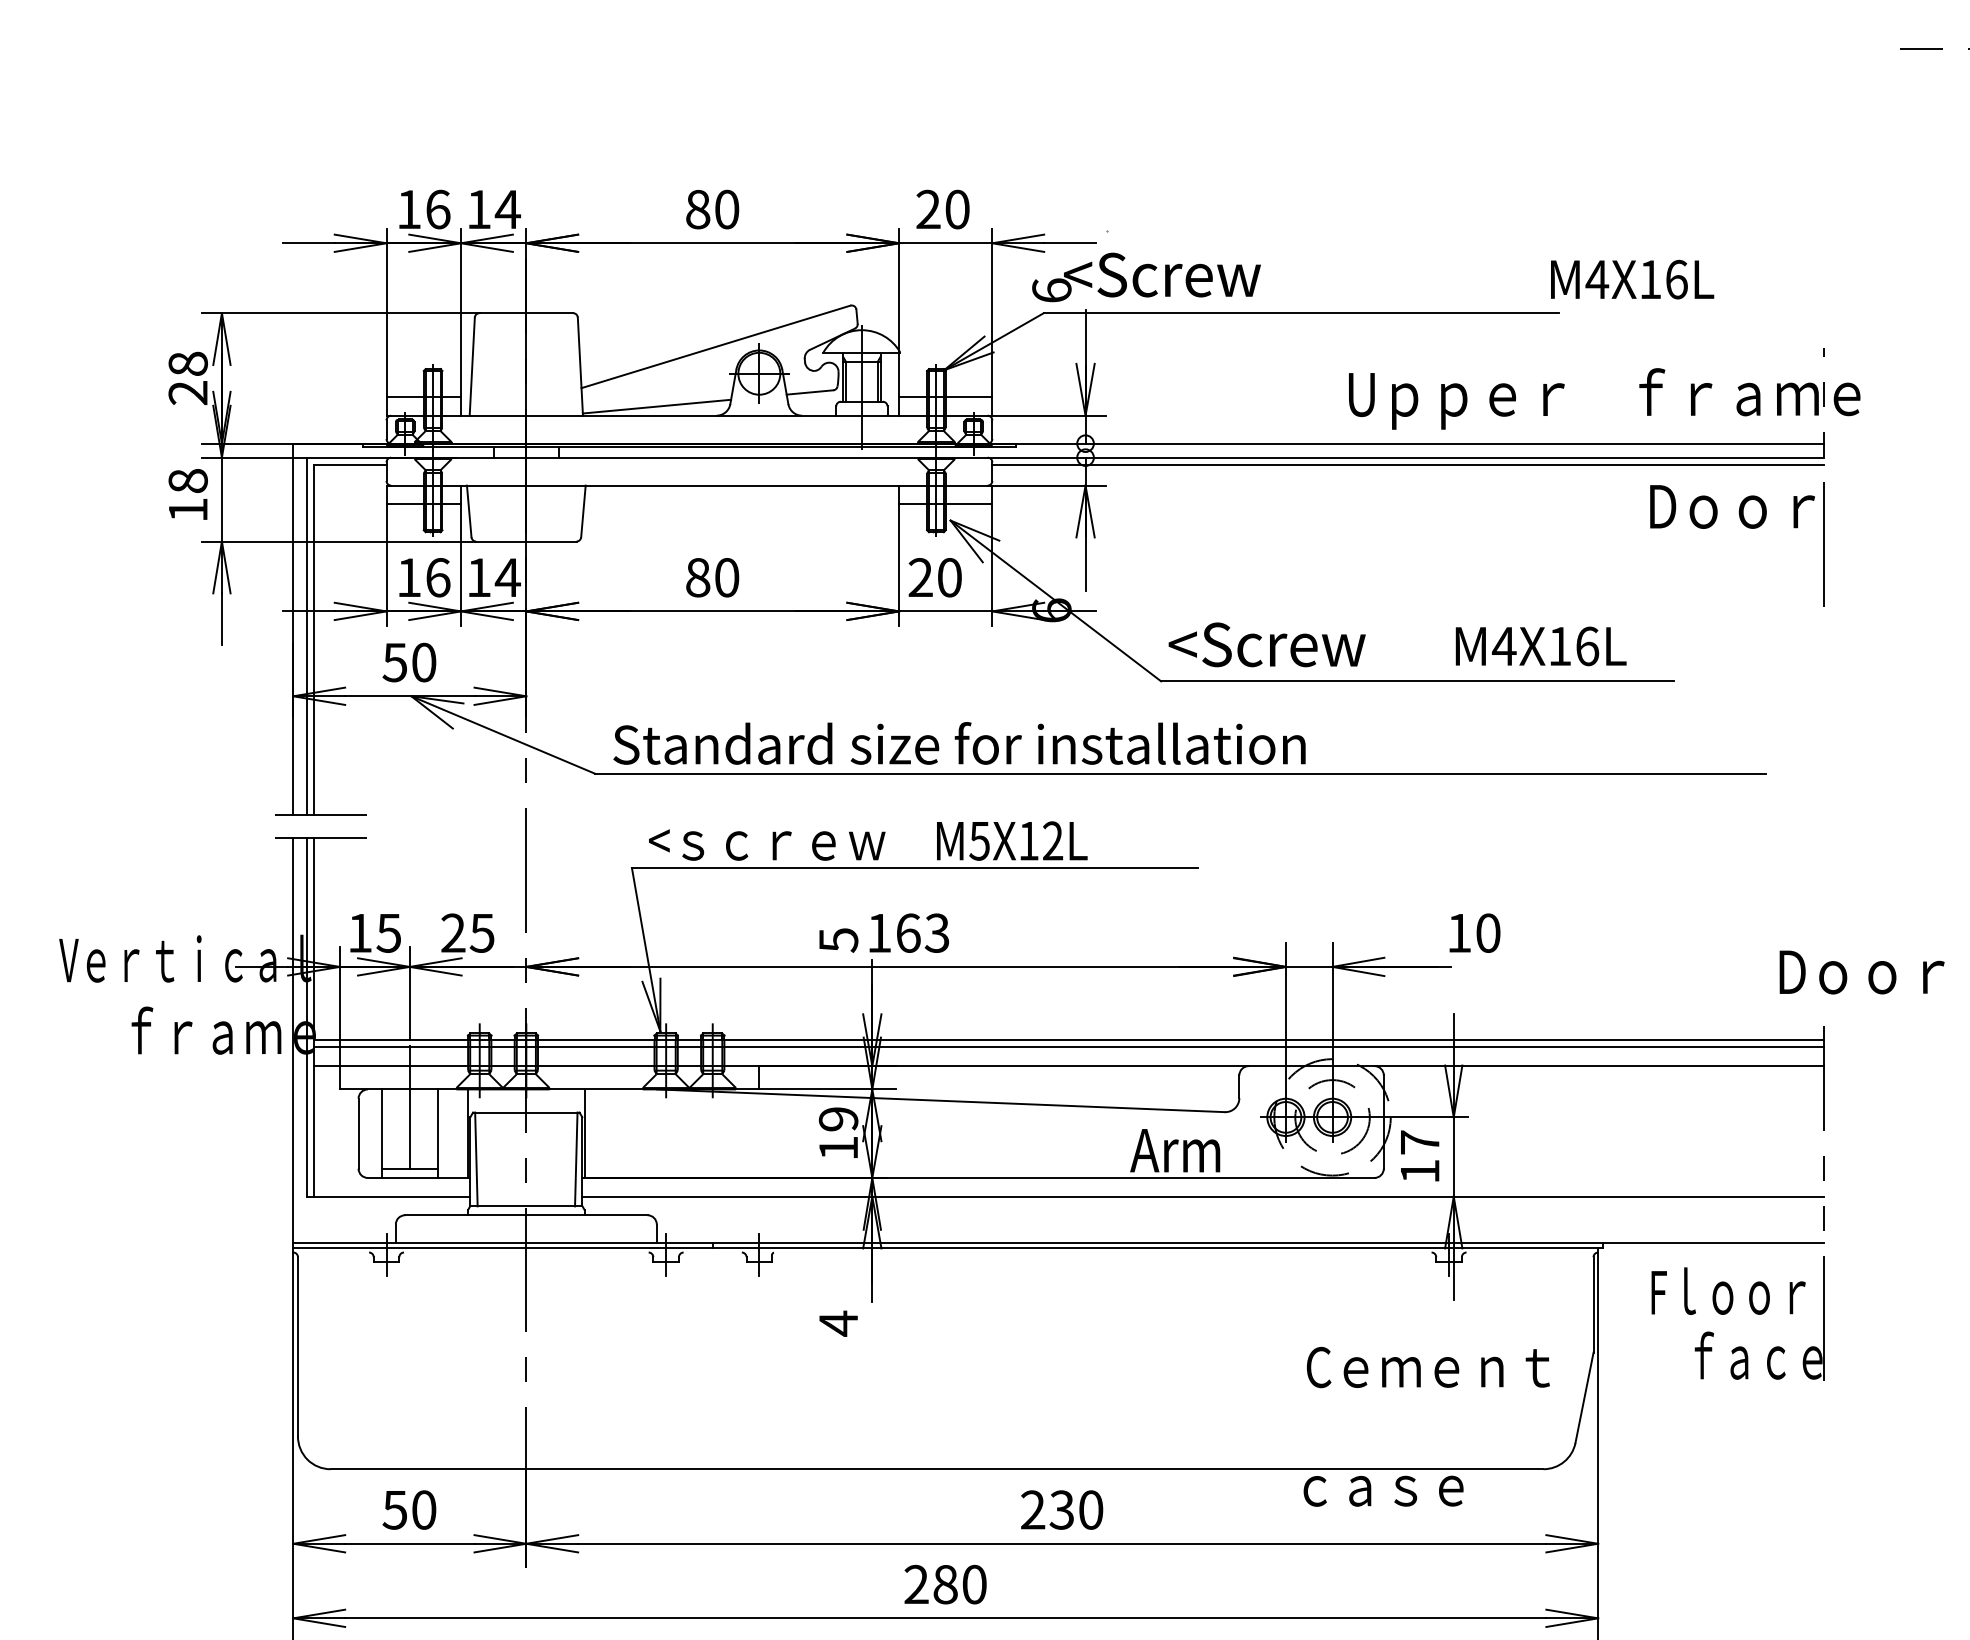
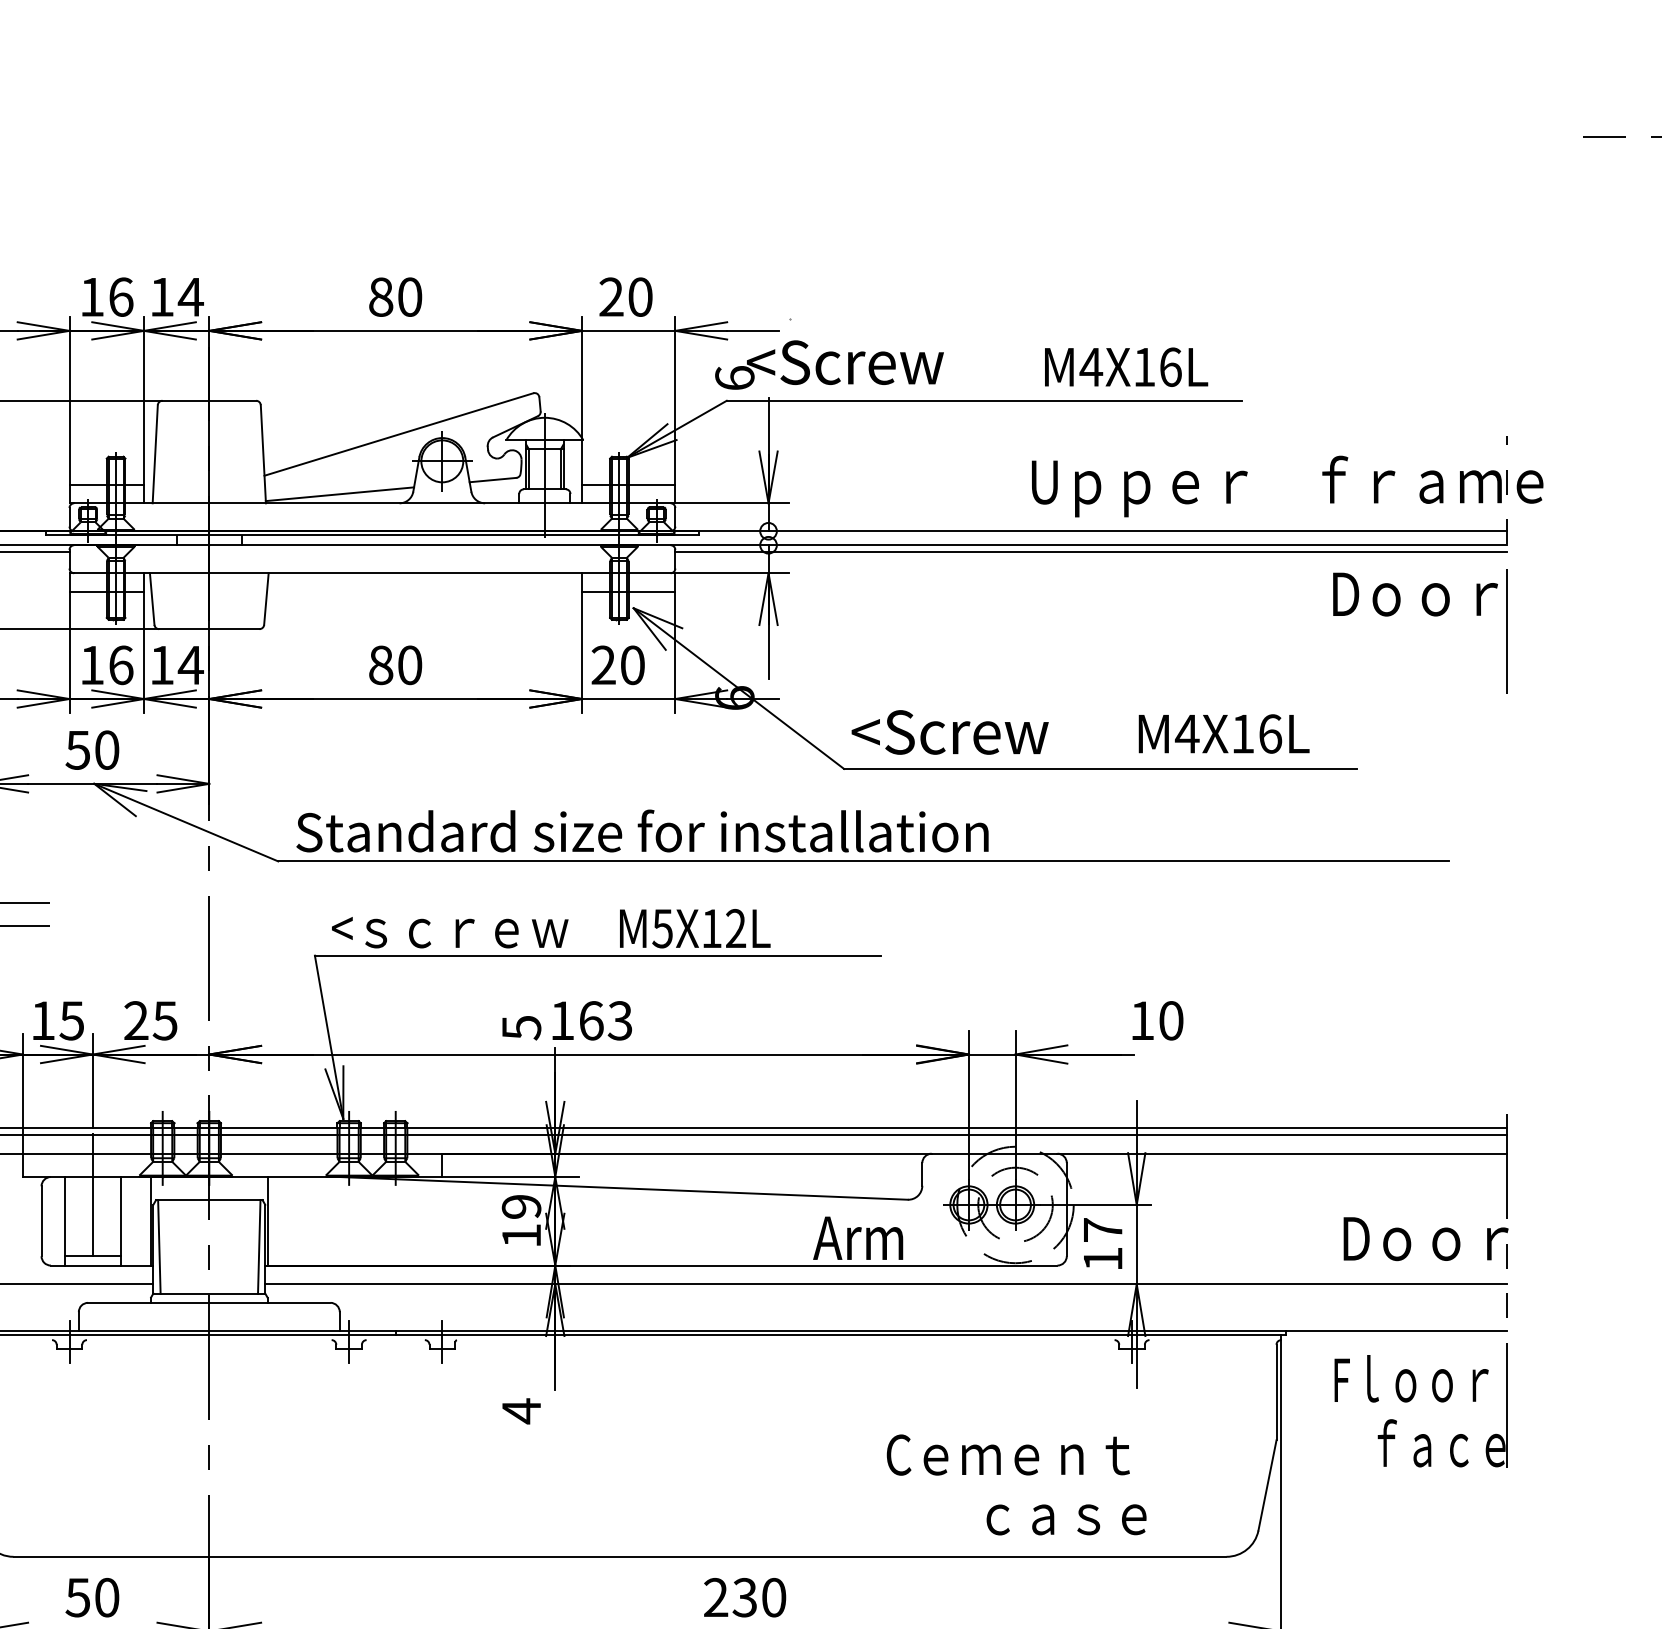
text: (1632, 279) -> (1126, 367), moved
text: (1861, 972) -> (1425, 1239), moved
text: (1427, 1367) -> (1007, 1455), moved
text: (1383, 1490) -> (1066, 1519), moved

